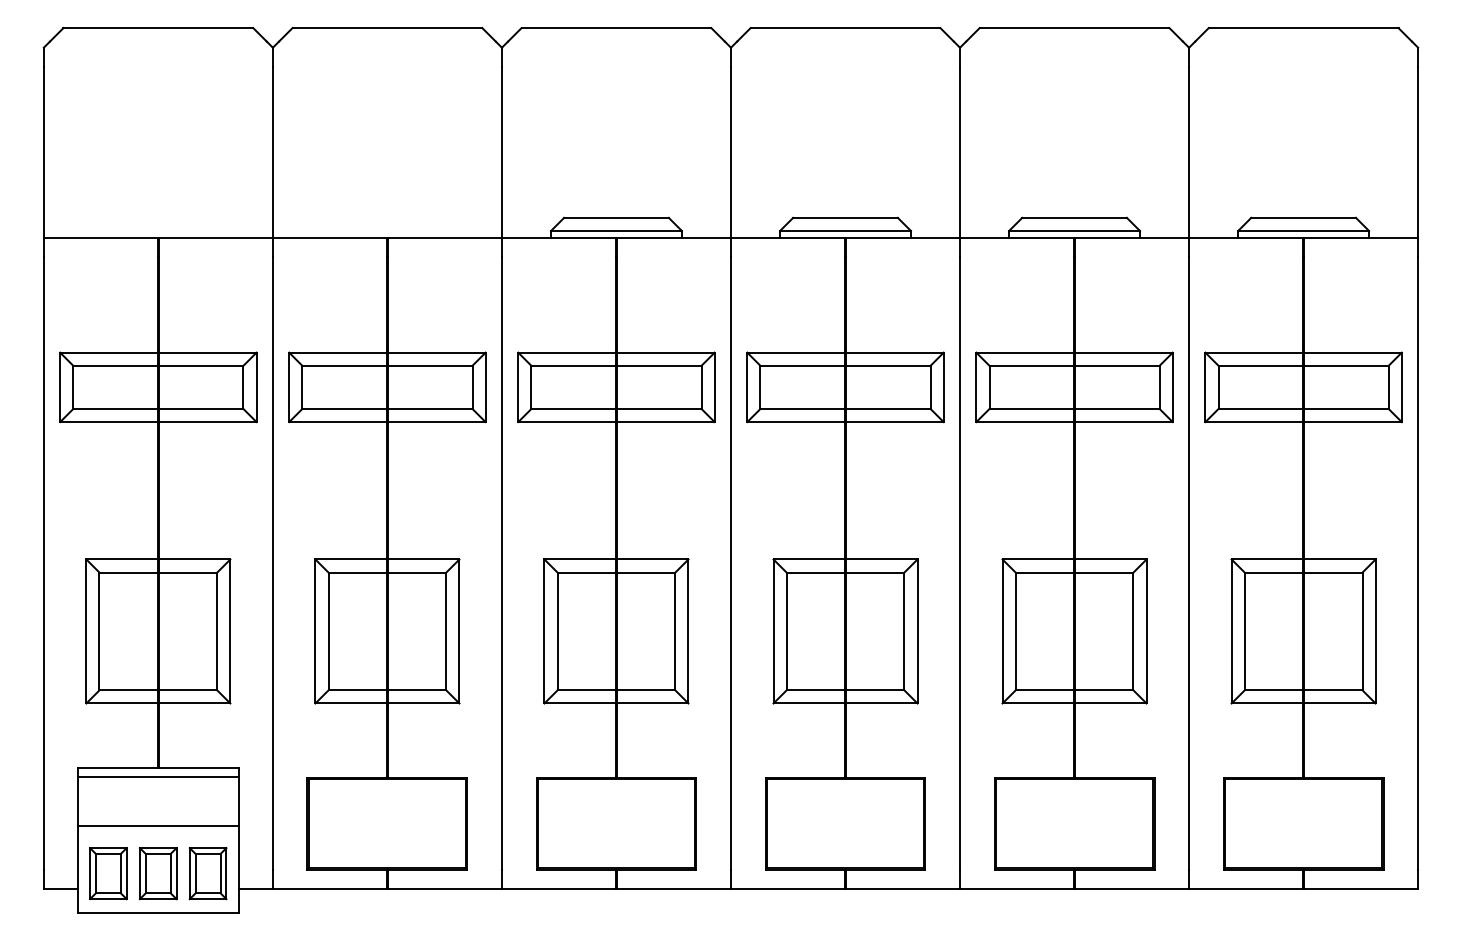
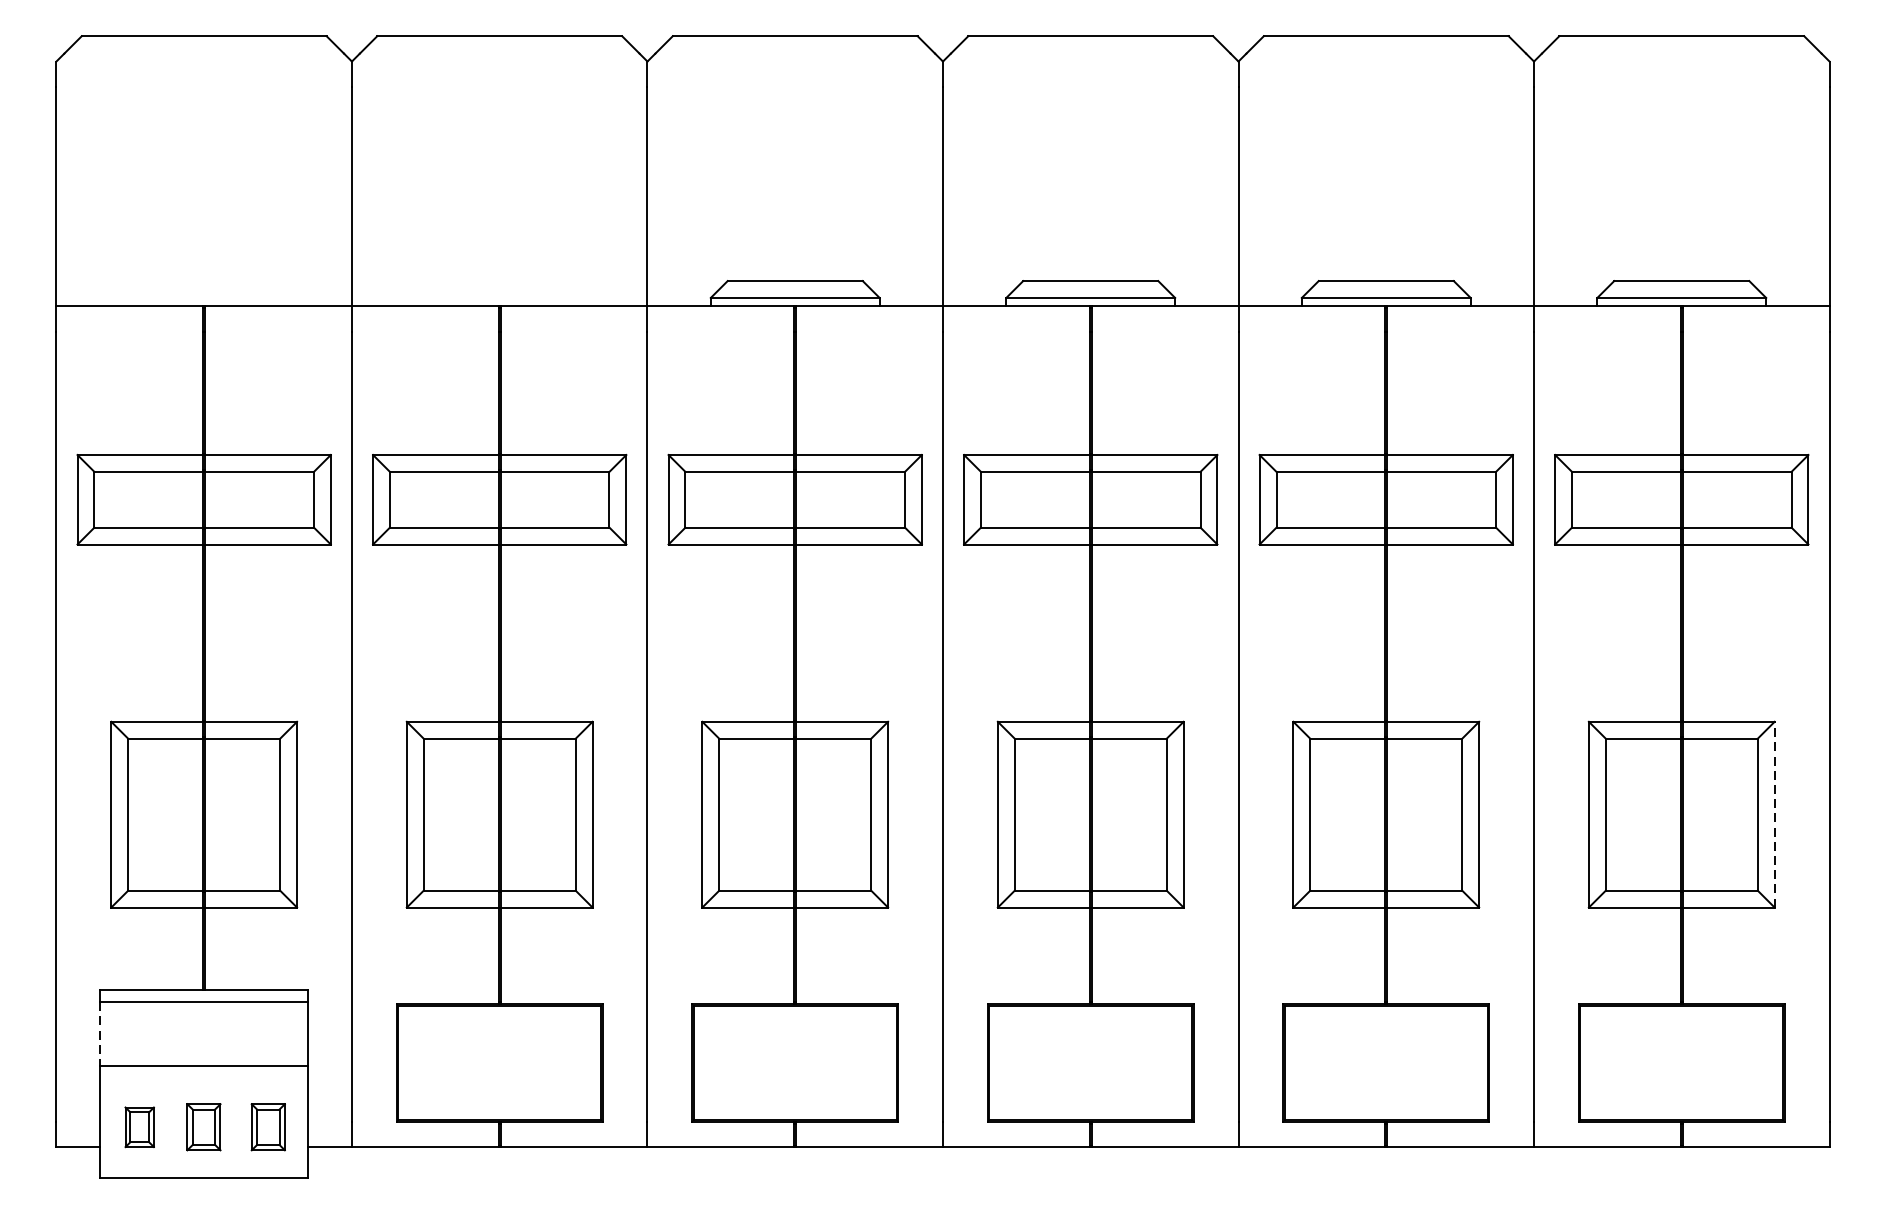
line: (1375, 631) -> (1774, 814), solid -> dashed
line: (77, 801) -> (99, 1034), solid -> dashed
part: (108, 873) -> (139, 1126), size x0.6
part: (157, 873) -> (203, 1126), size x0.7
part: (207, 873) -> (267, 1126), size x0.7

